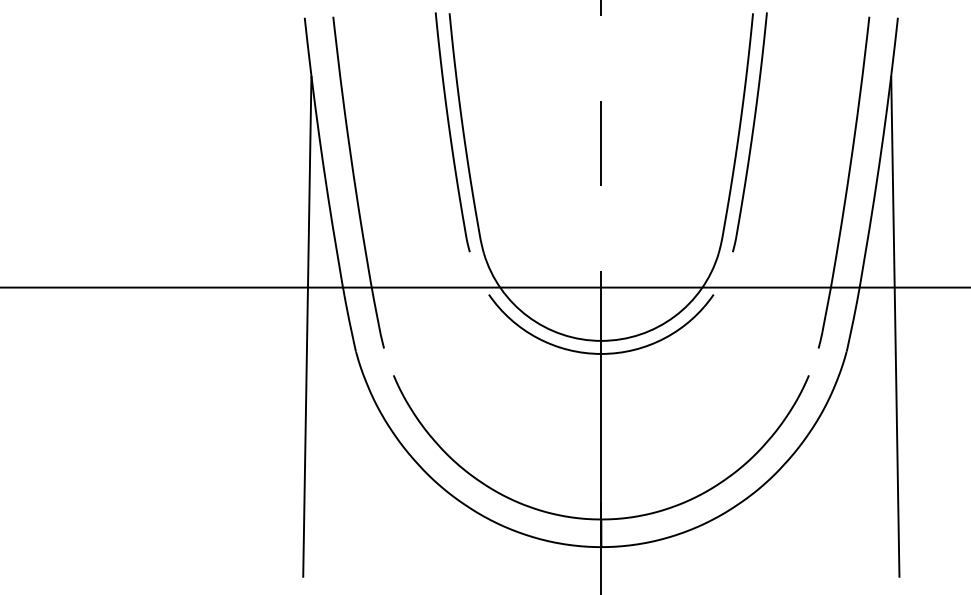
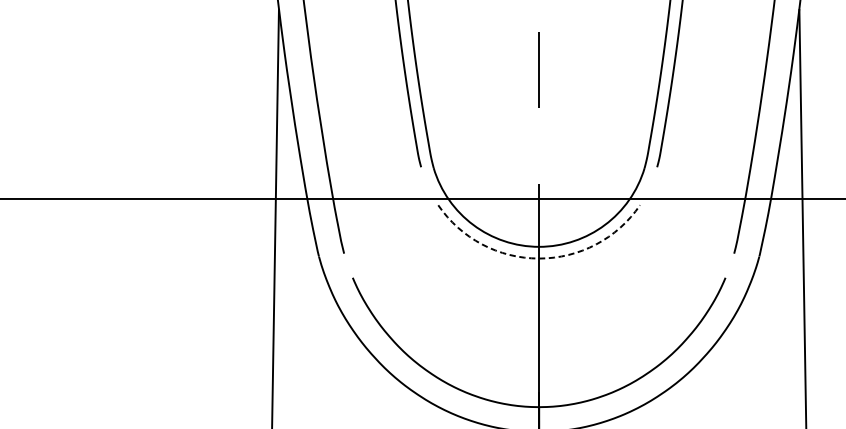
arc: (601, 353) -> (539, 258), solid -> dashed

